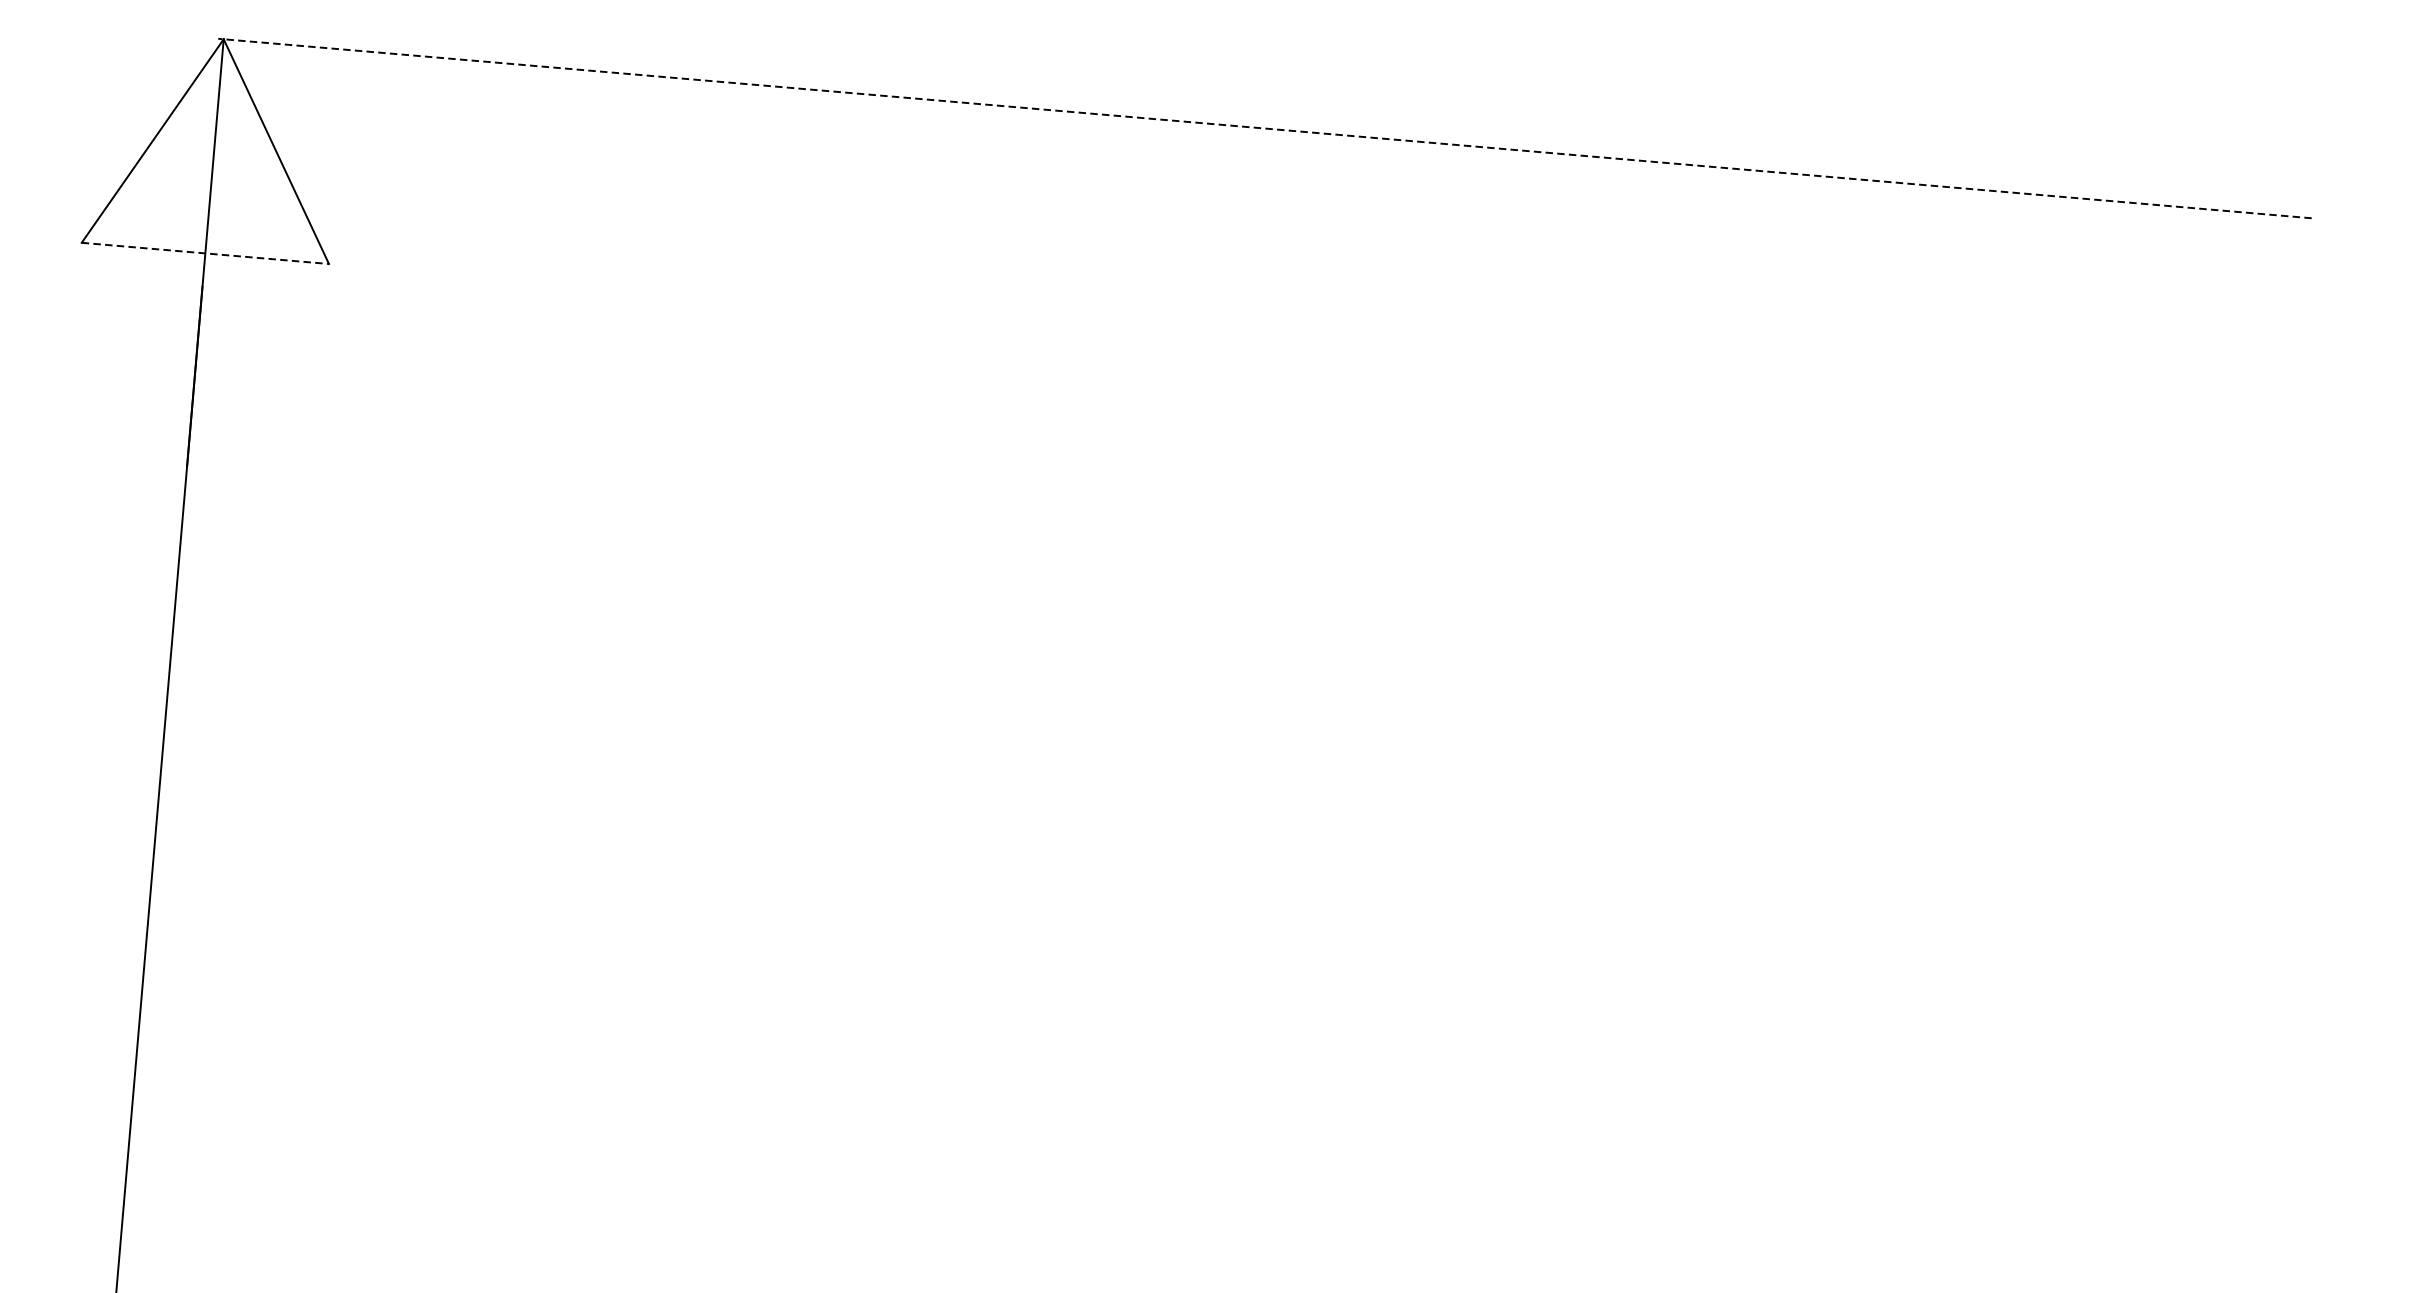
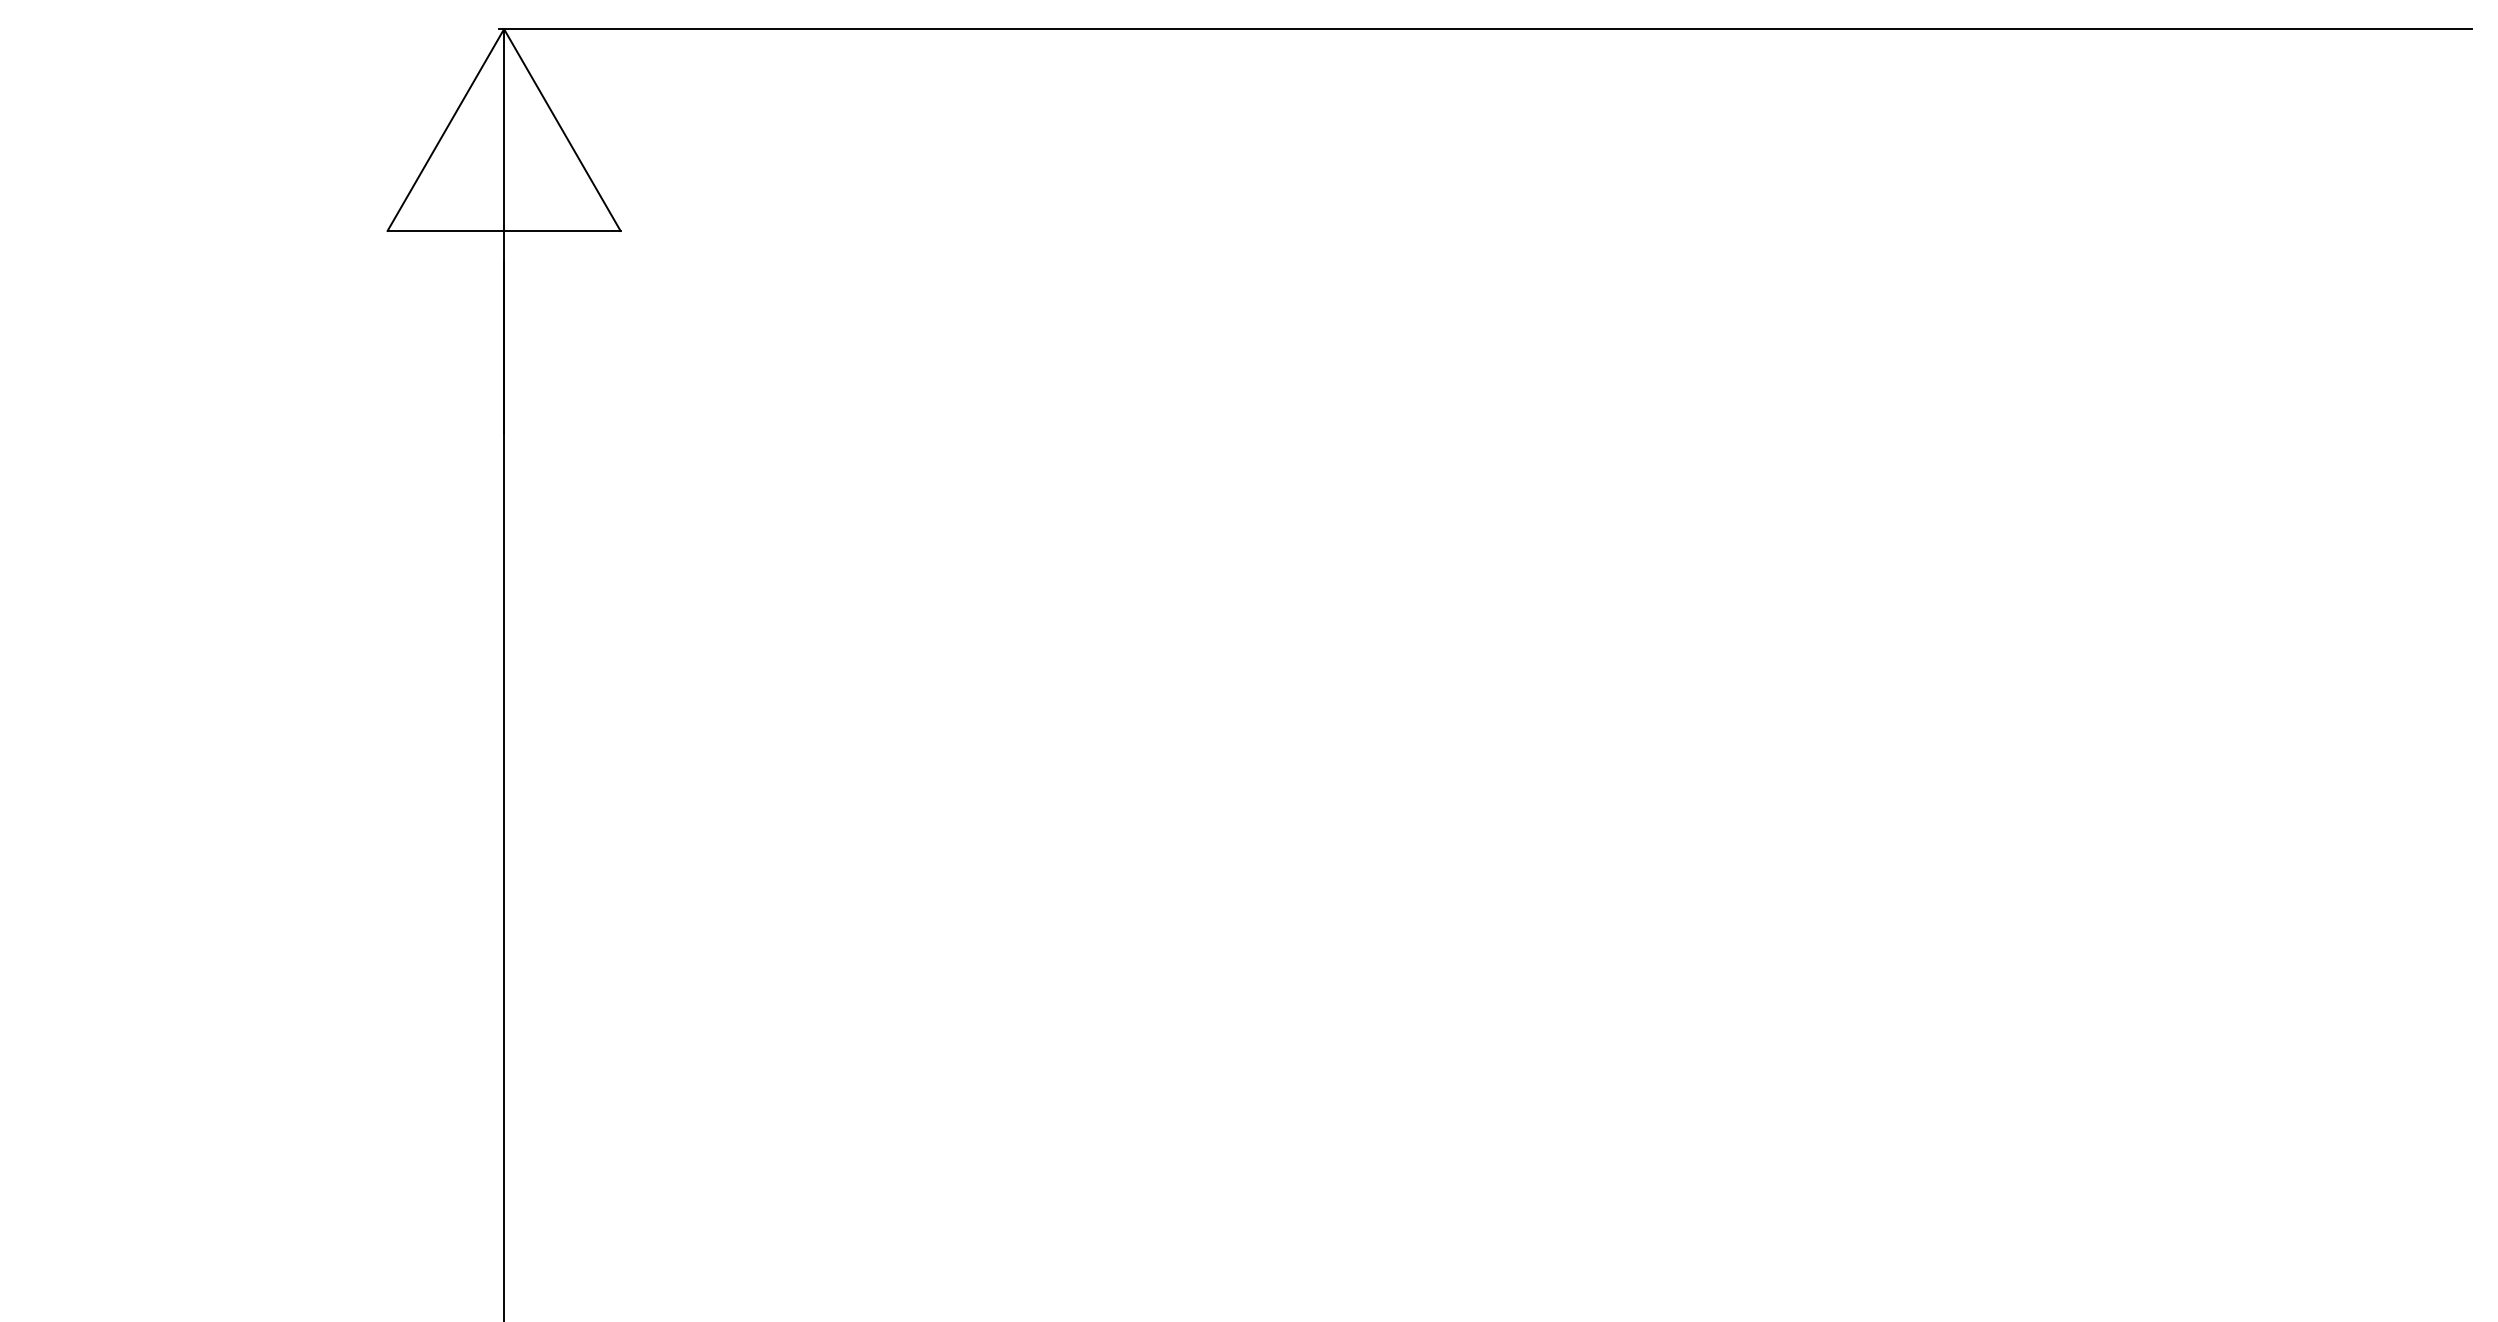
line: (1264, 128) -> (1484, 29), dashed -> solid
line: (205, 252) -> (504, 230), dashed -> solid

